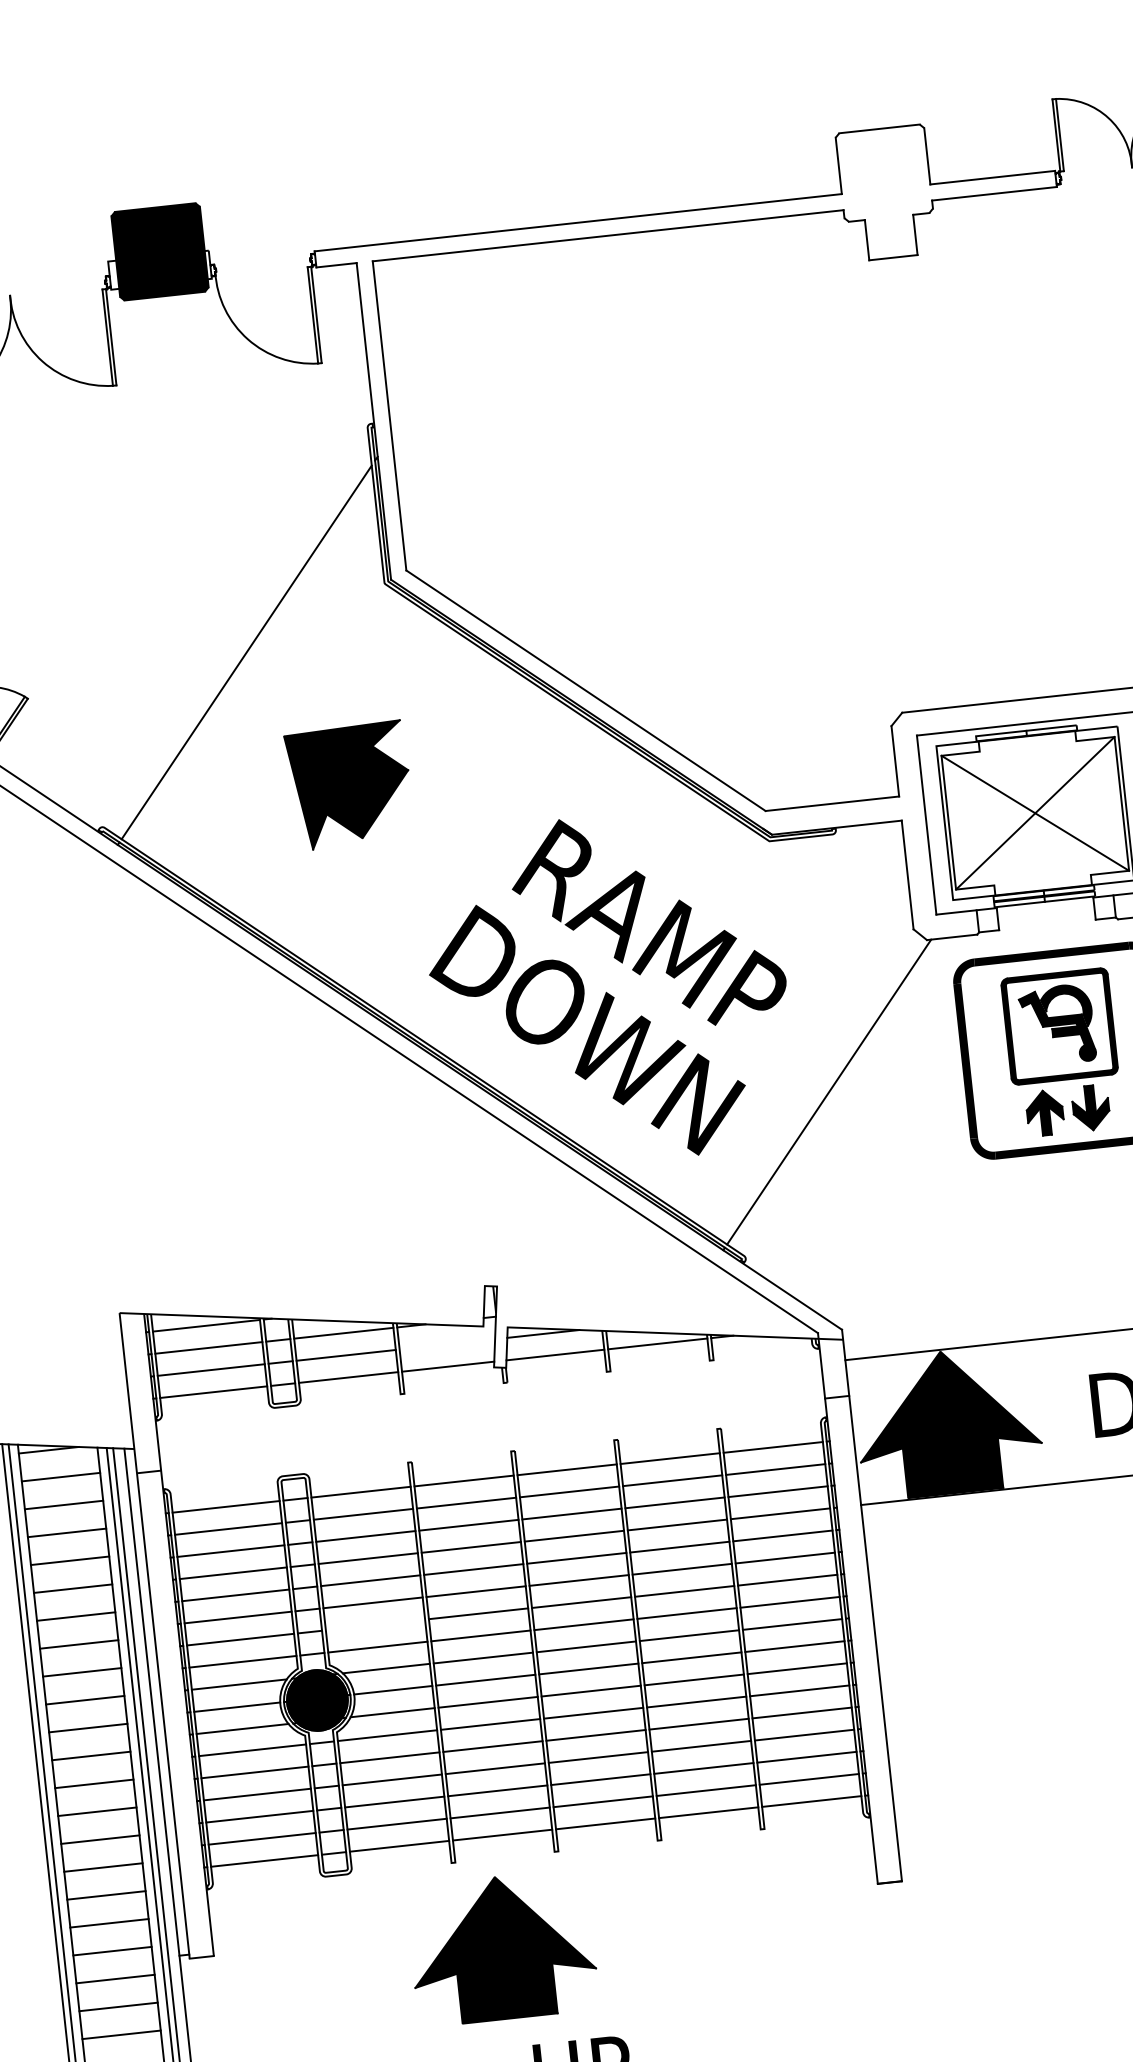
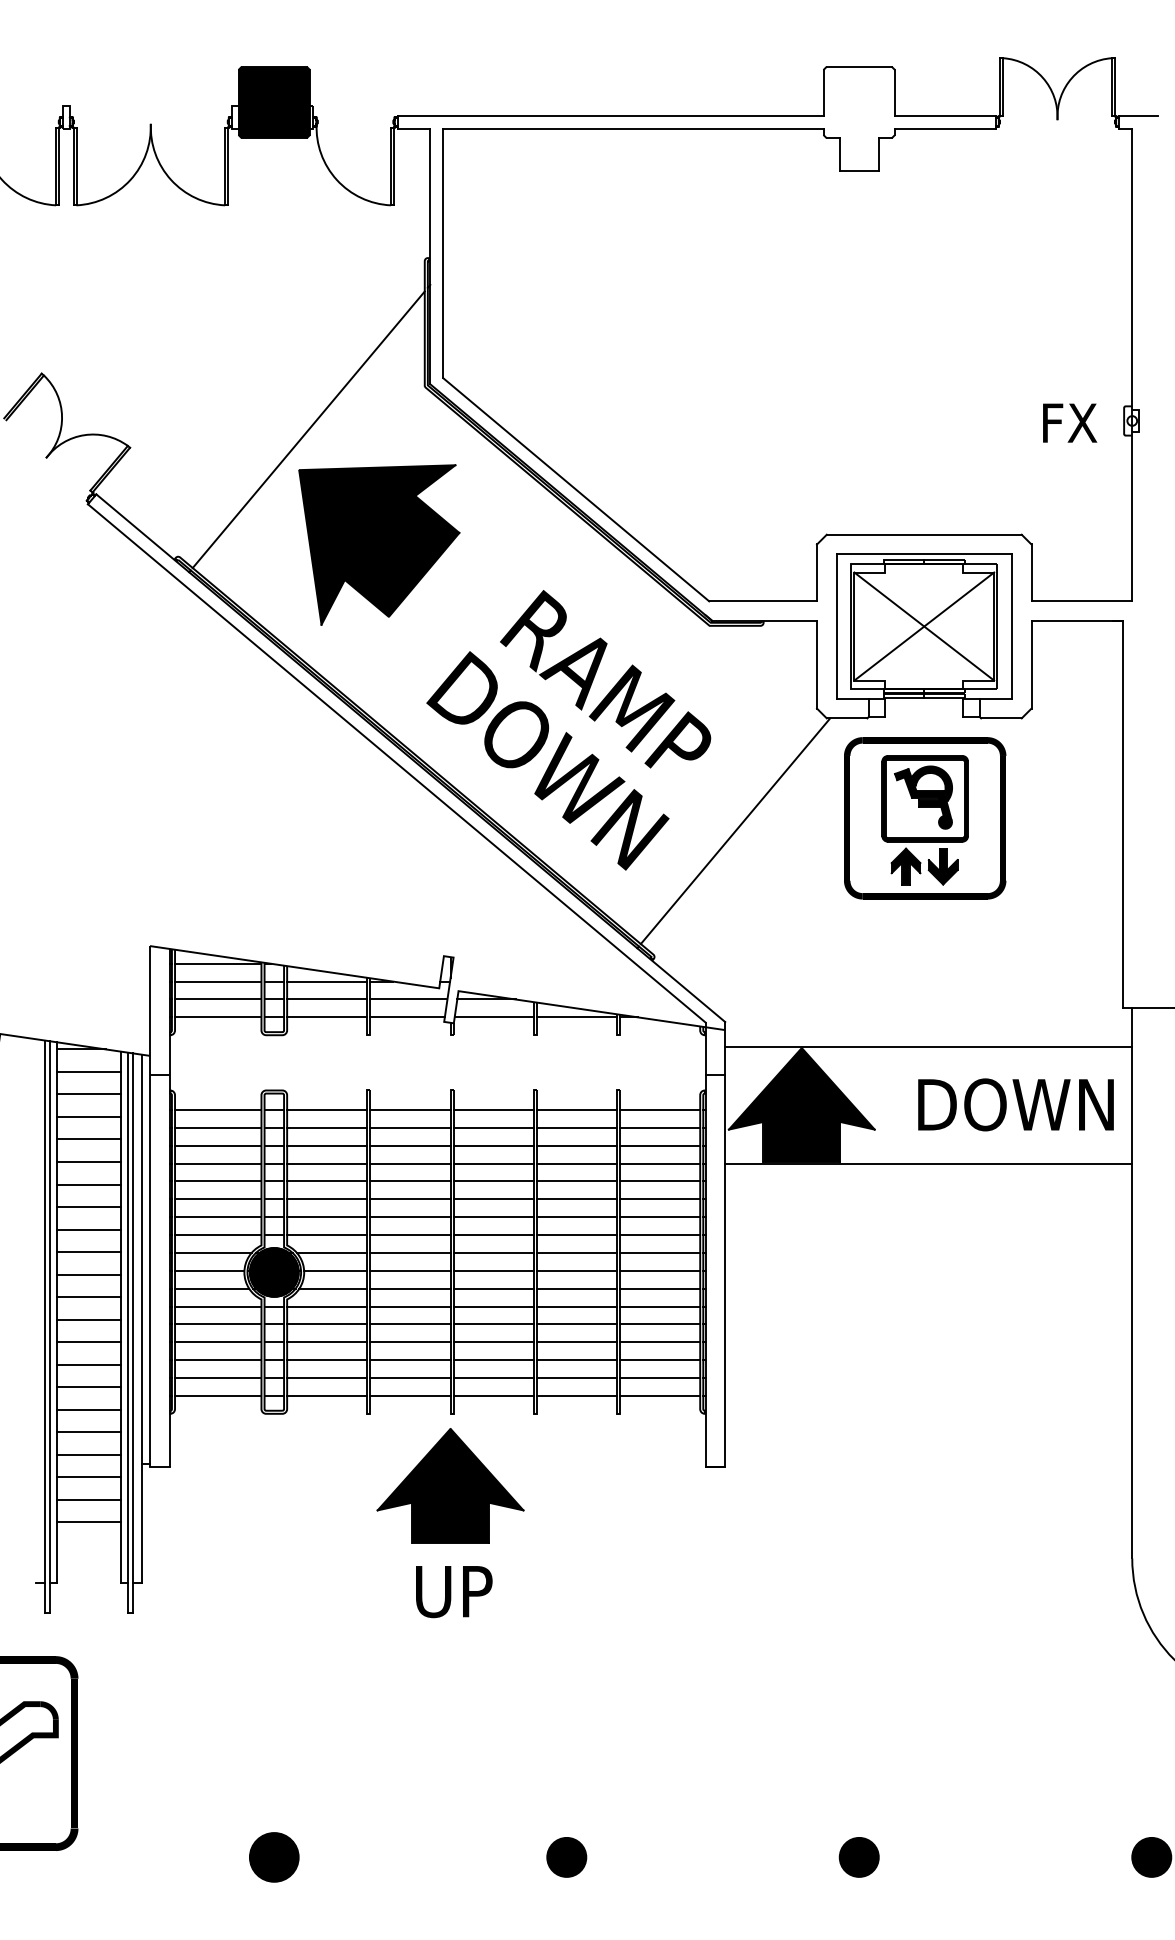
part: (349, 784) -> (379, 544), size x1.67
line: (446, 1344) -> (408, 999), added
line: (375, 1625) -> (327, 1217), added
part: (502, 1947) -> (450, 1485), moved

